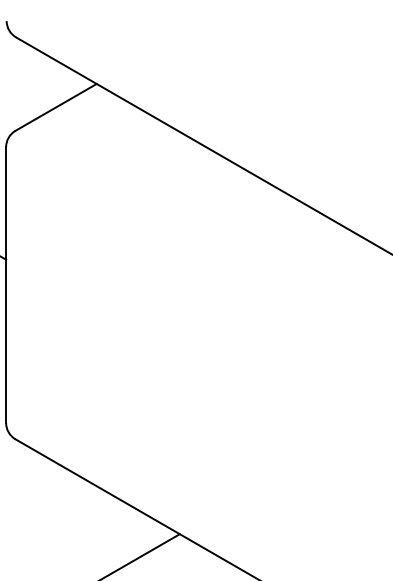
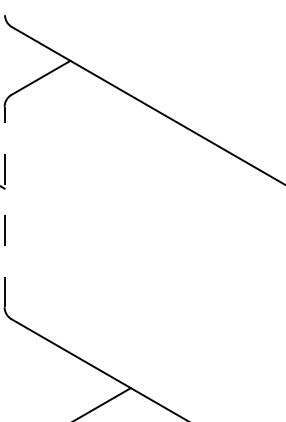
line: (6, 285) -> (4, 207), solid -> dashed

